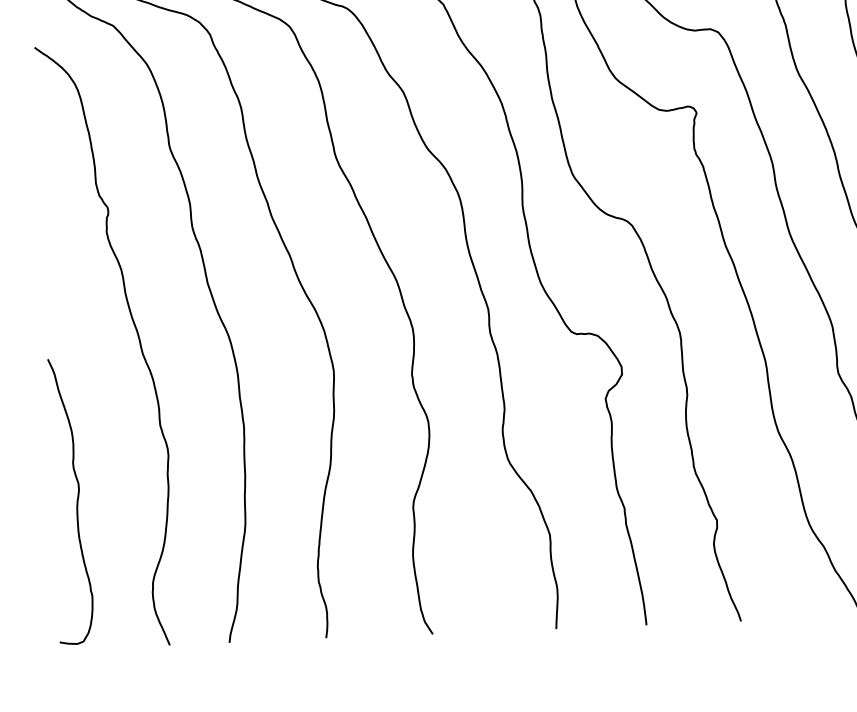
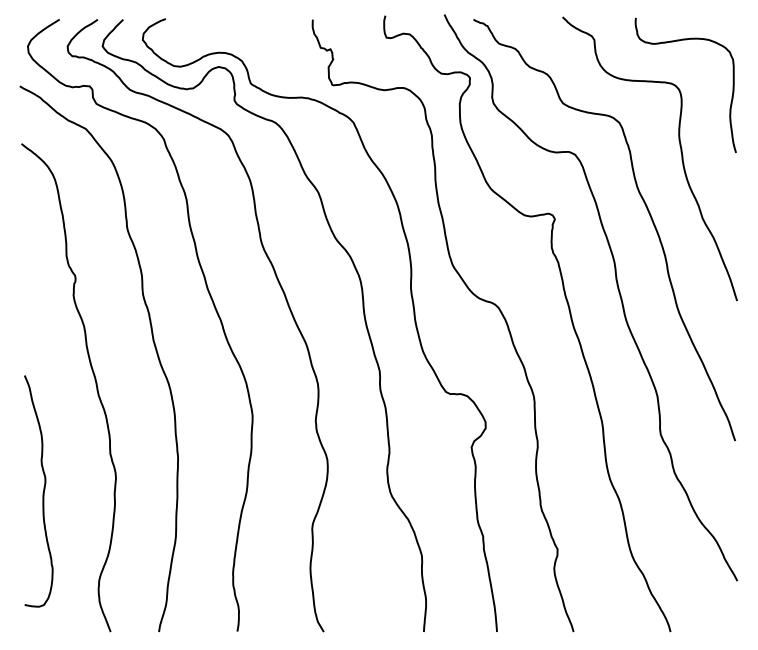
curve: (75, 502) -> (42, 492), moved

